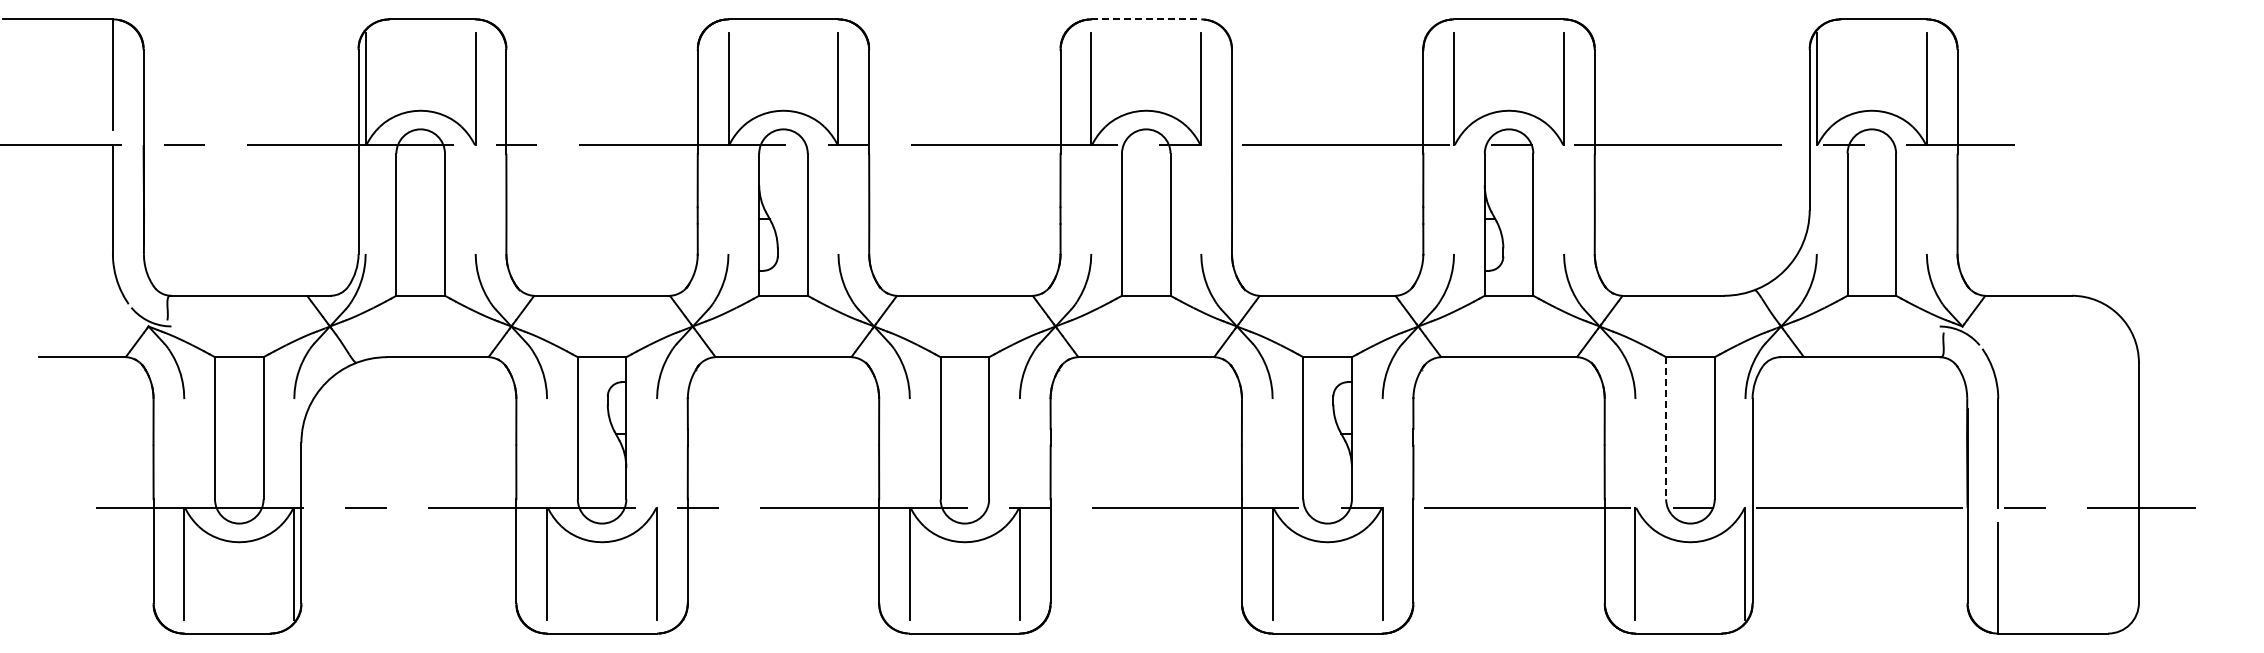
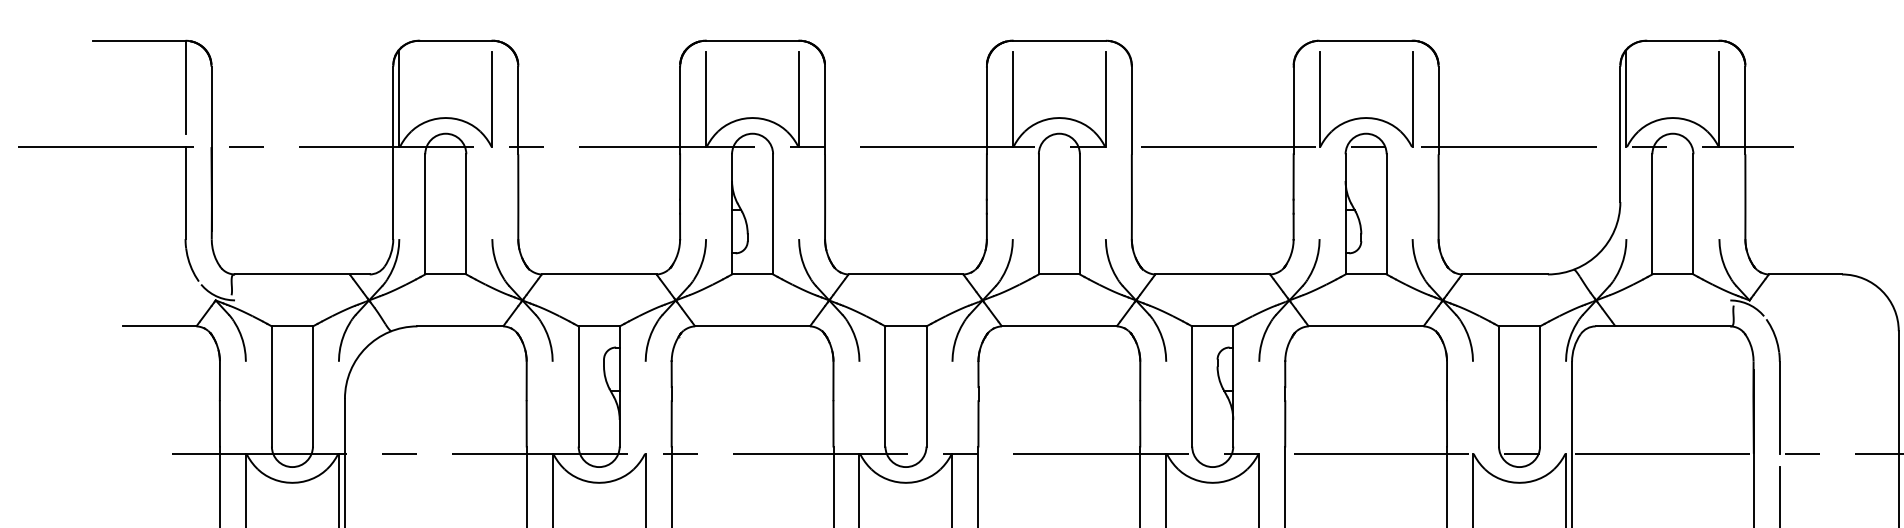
line: (1146, 19) -> (1059, 40), dashed -> solid
line: (1666, 428) -> (1499, 386), dashed -> solid

